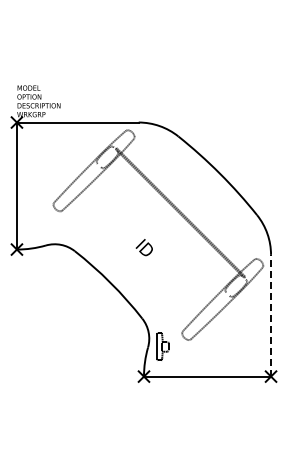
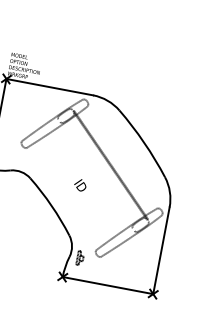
line: (271, 315) -> (161, 250), dashed -> solid
part: (162, 346) -> (79, 258), size x0.71

